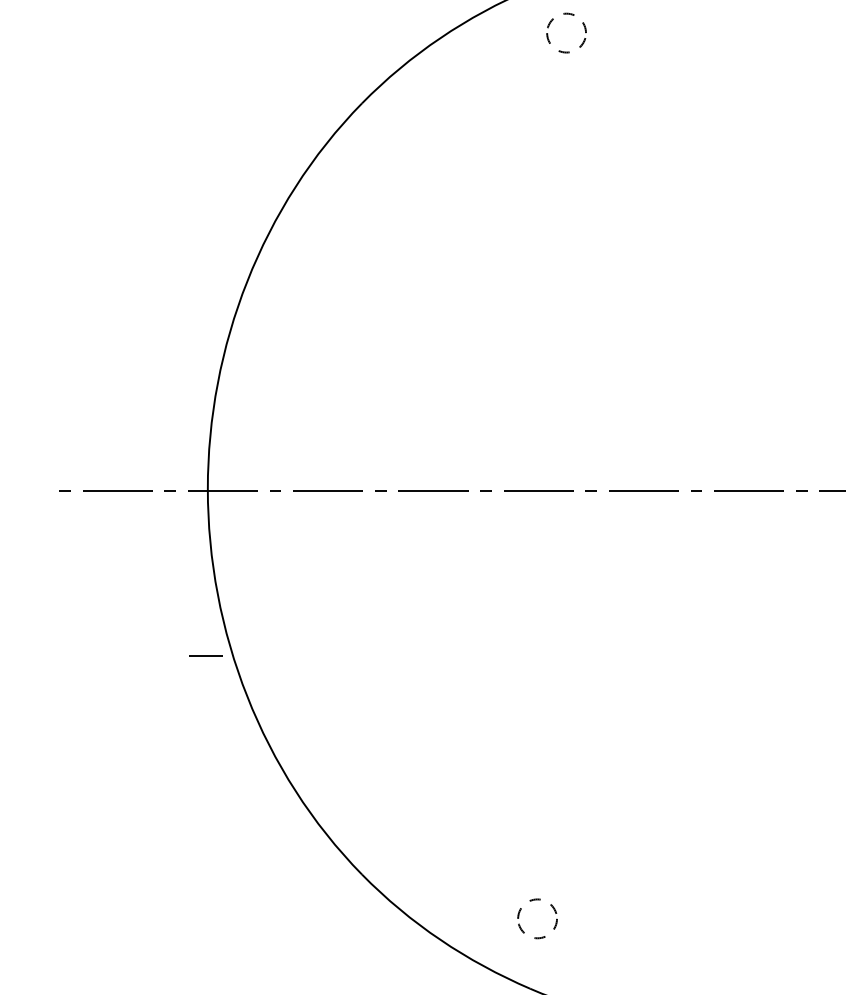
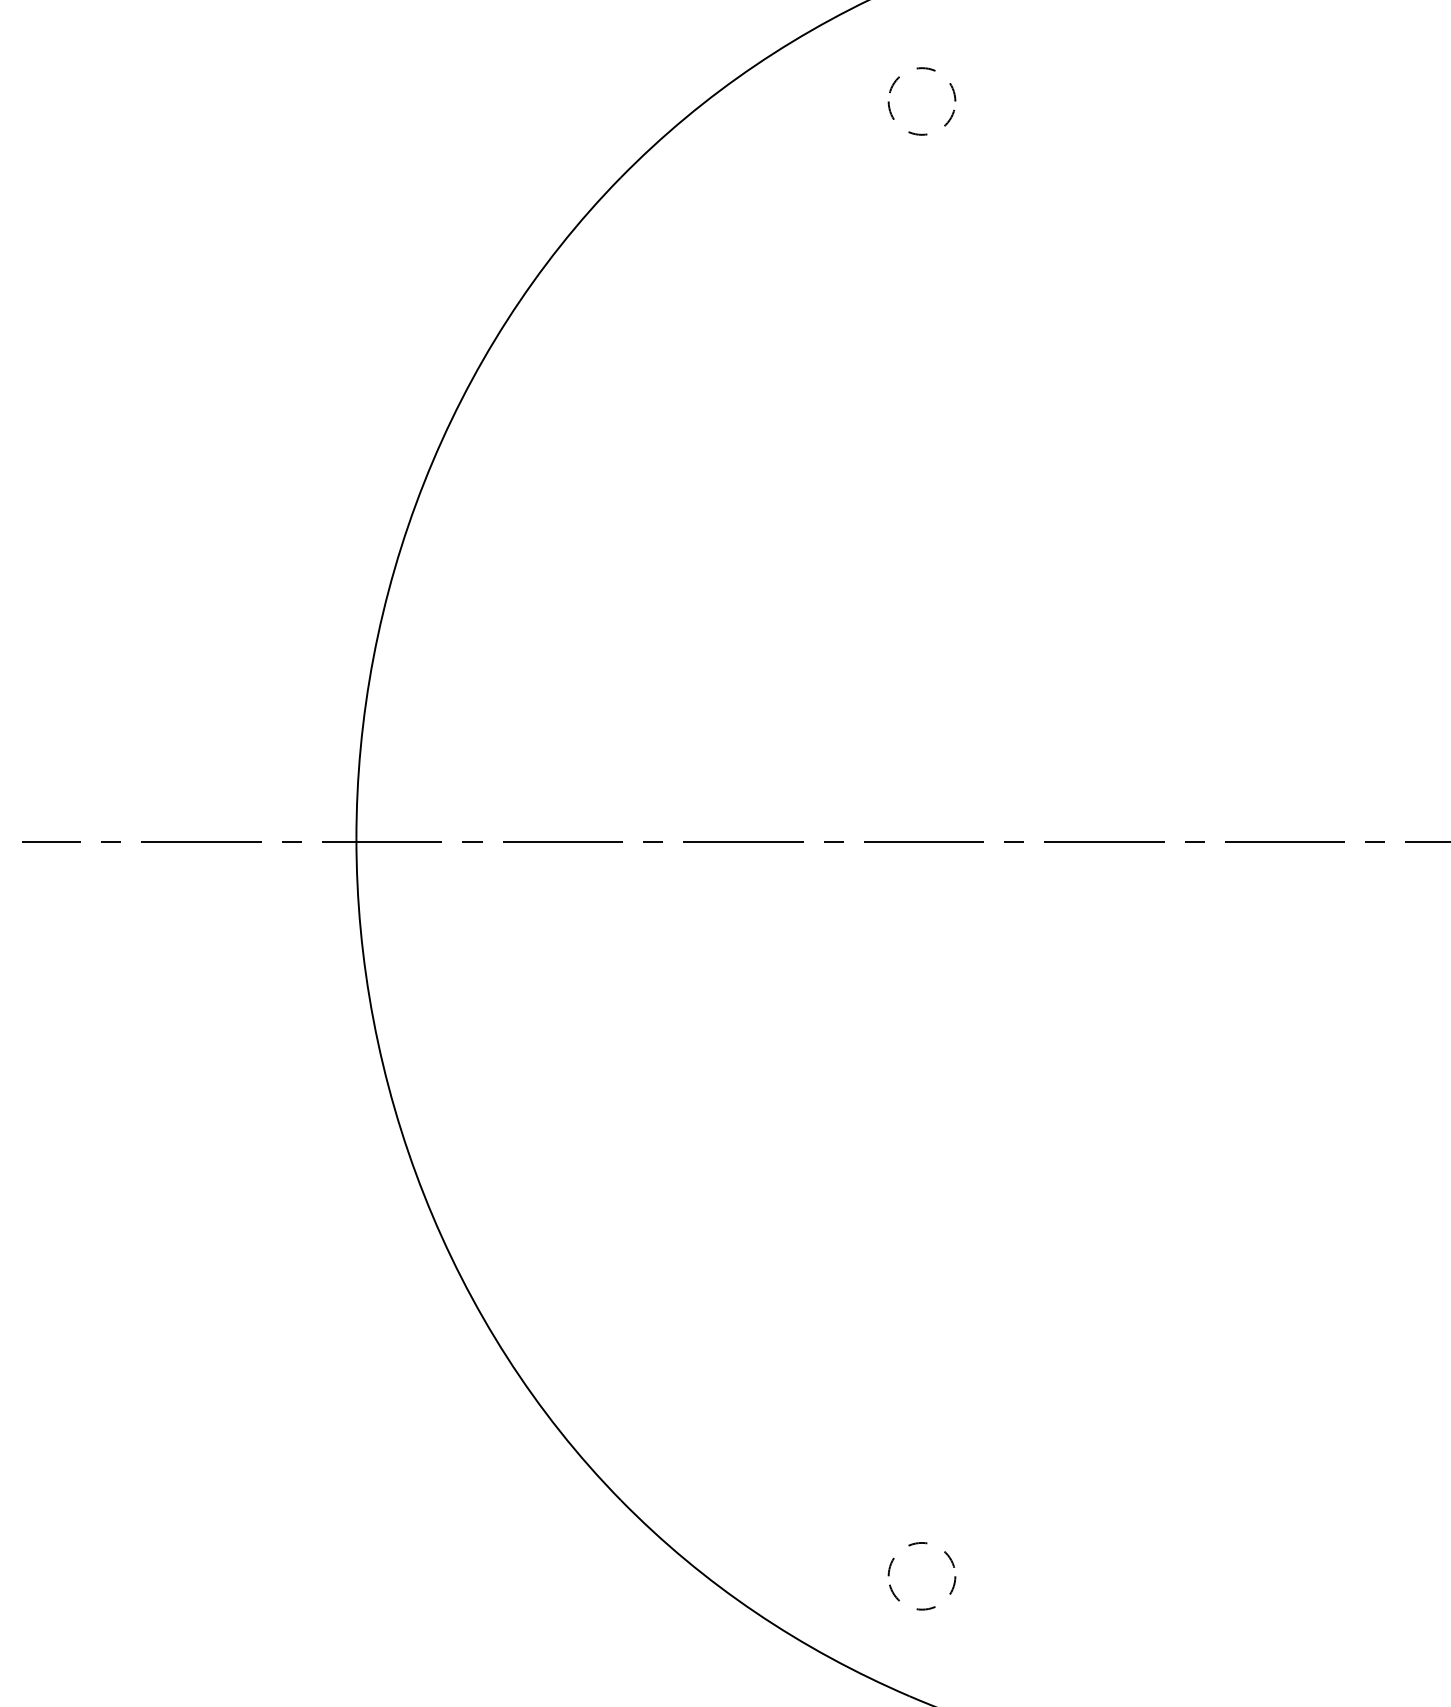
part: (553, 20) -> (899, 79), moved
line: (205, 655) -> (50, 841), moved

